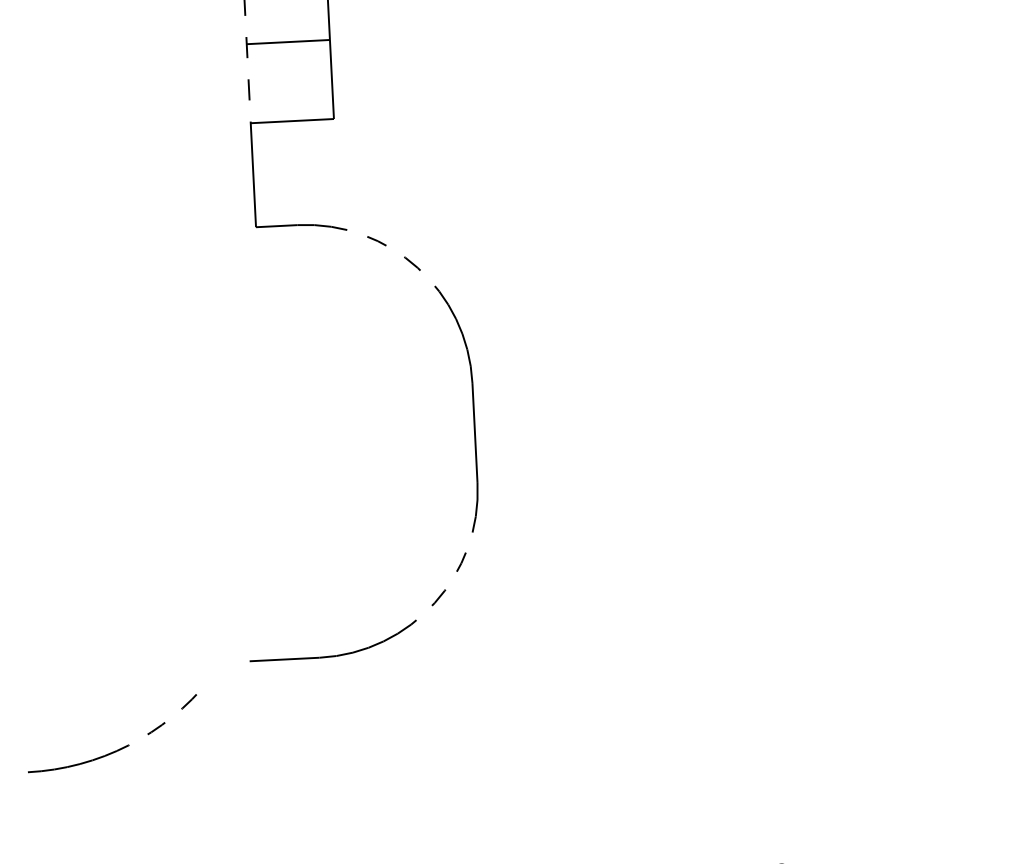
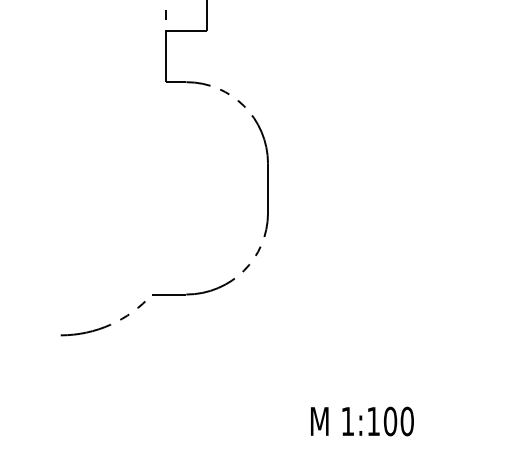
arc: (118, 747) -> (105, 325), moved

